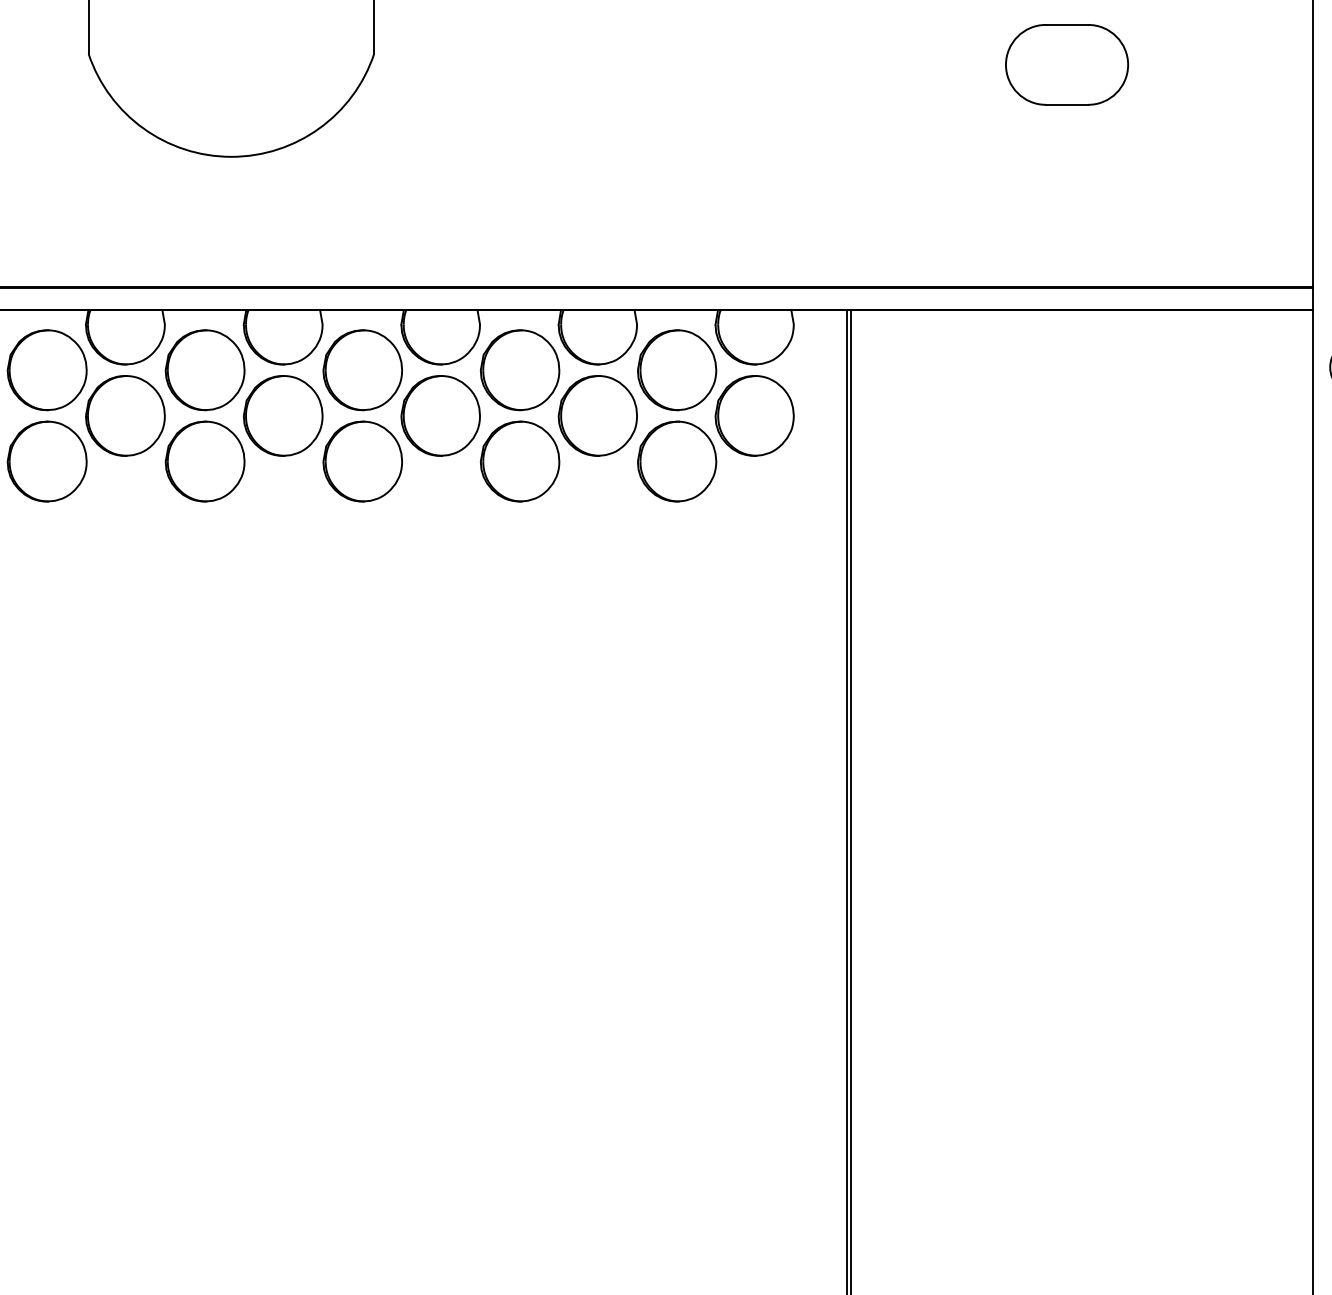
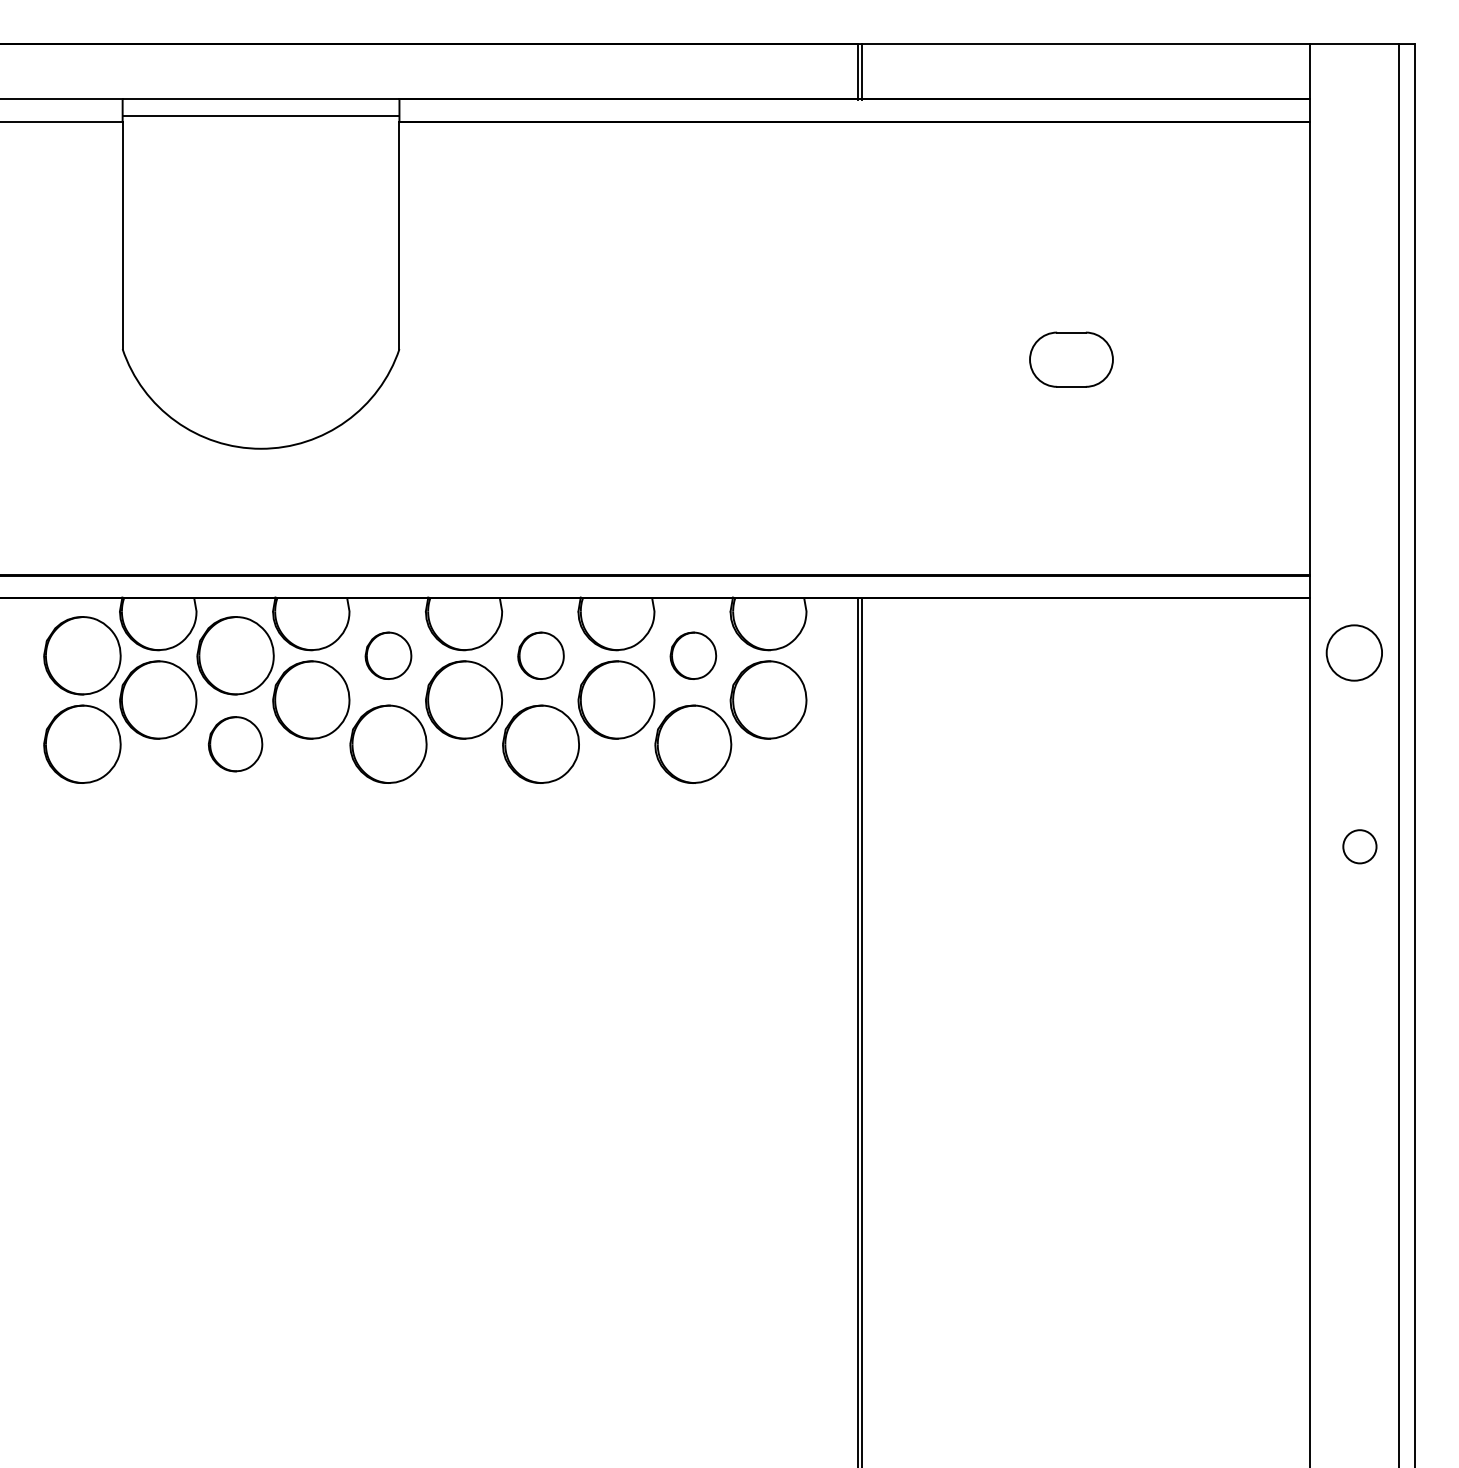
part: (1067, 64) -> (1071, 359), size x0.7
part: (362, 369) -> (388, 655), size x0.6
part: (519, 369) -> (540, 655), size x0.6
part: (677, 369) -> (693, 655), size x0.6
part: (205, 460) -> (235, 743), size x0.7

